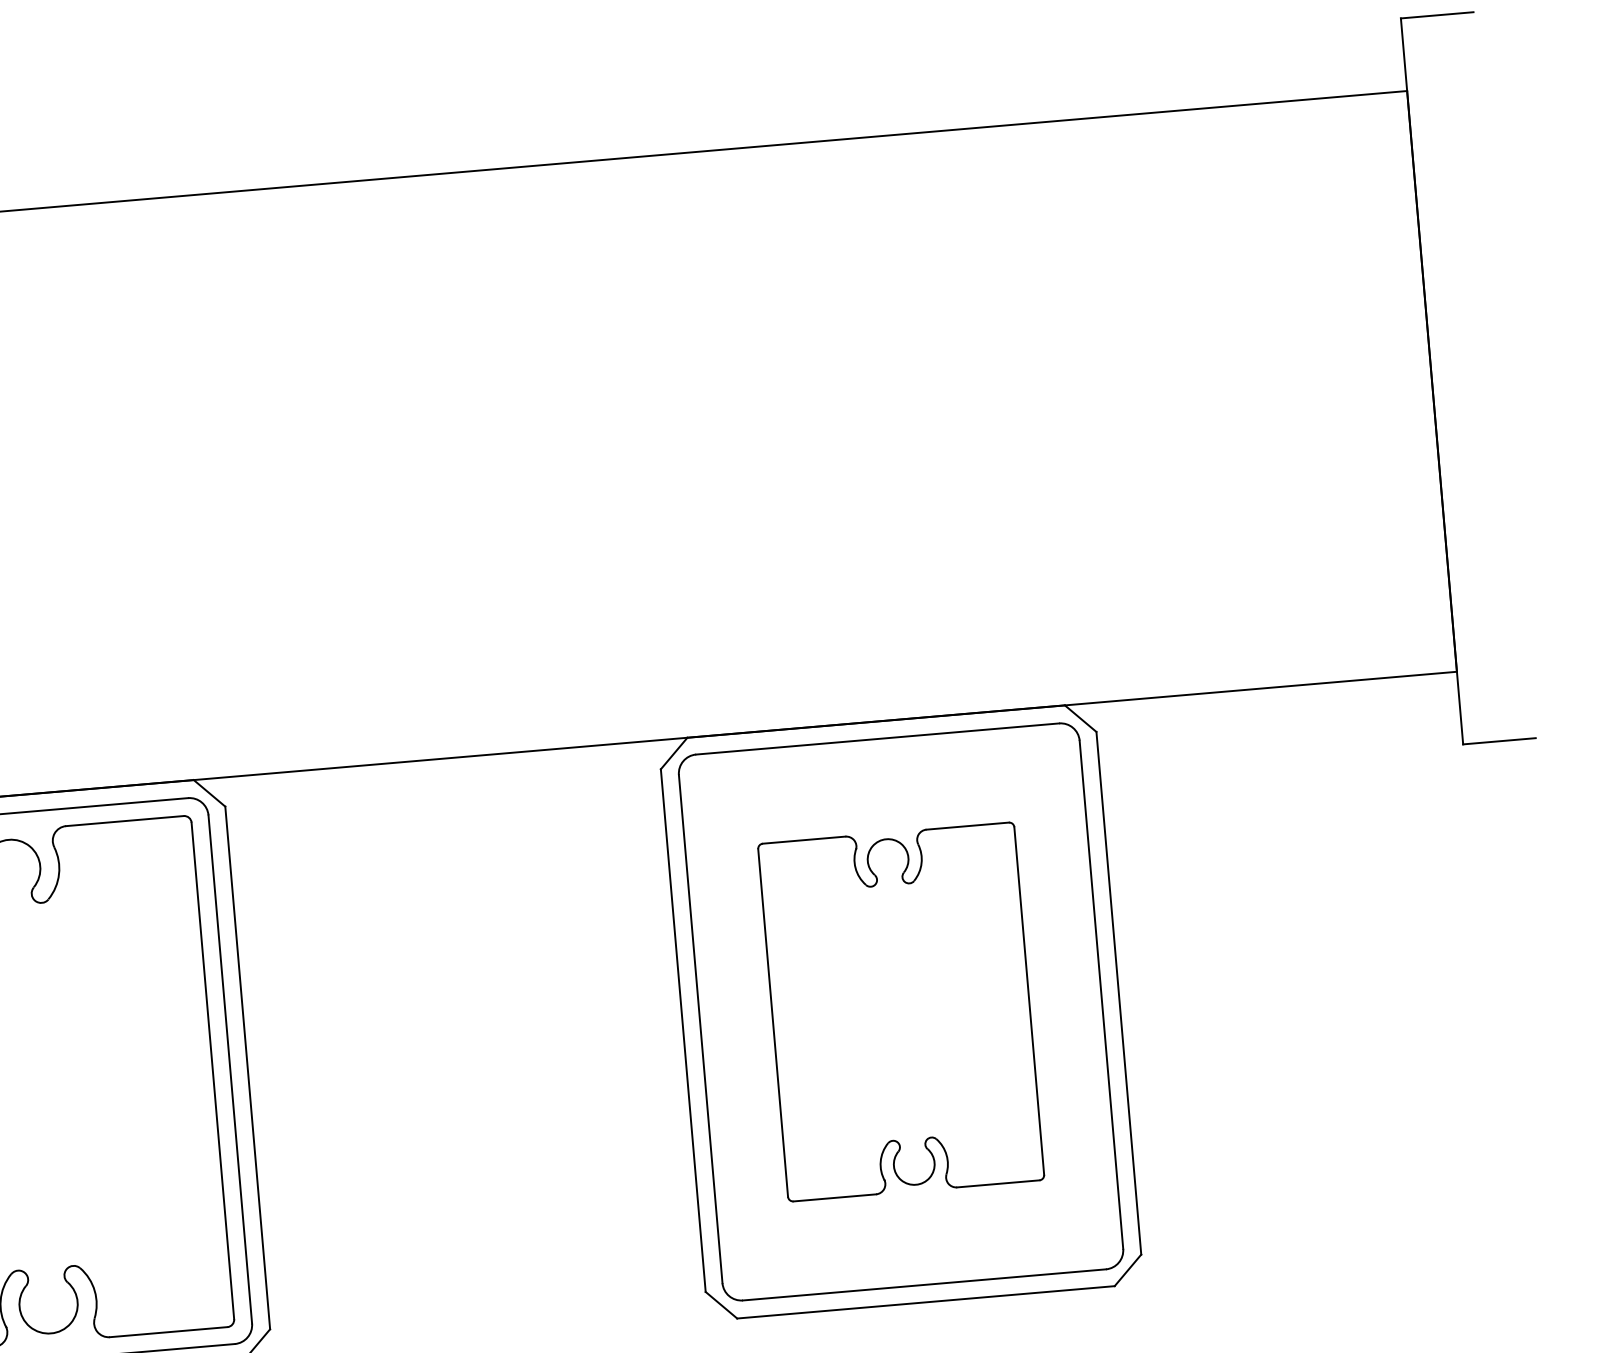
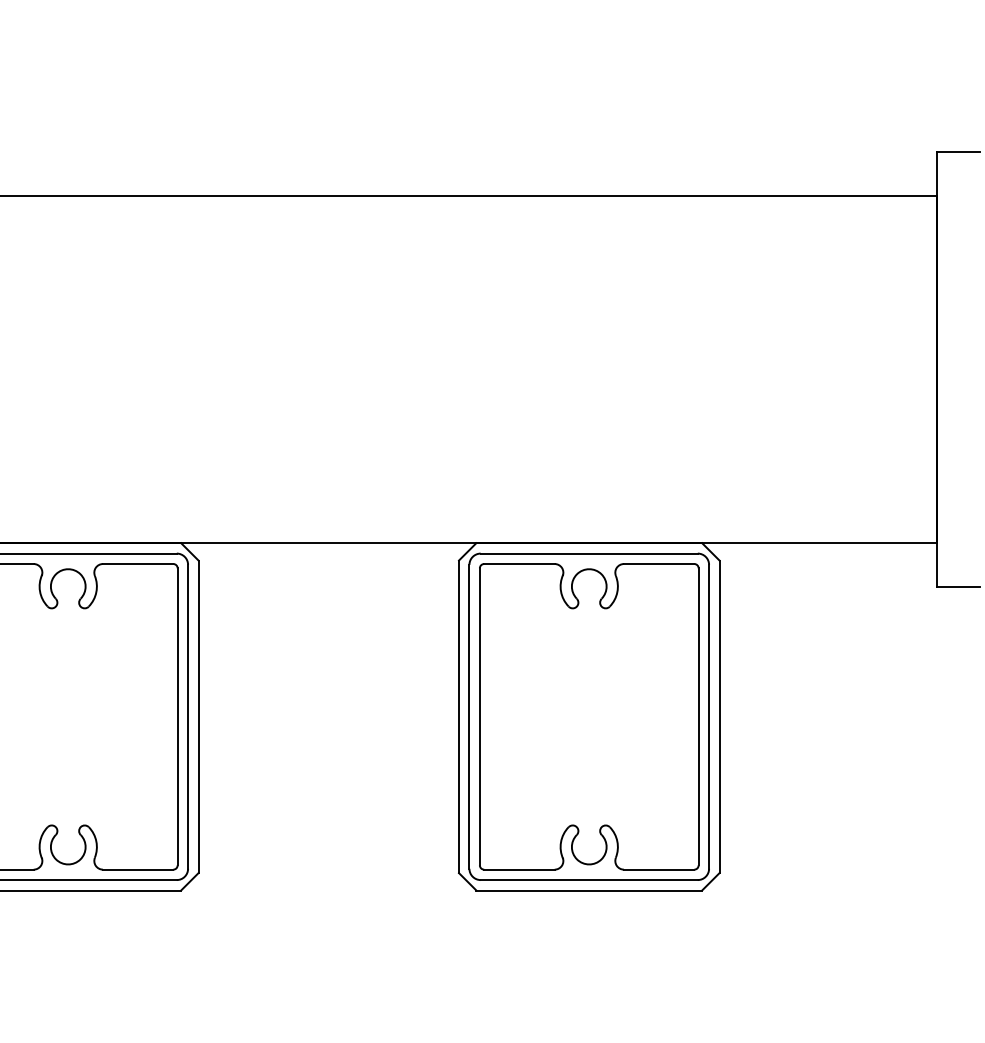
part: (901, 1011) -> (589, 716), size x1.43

